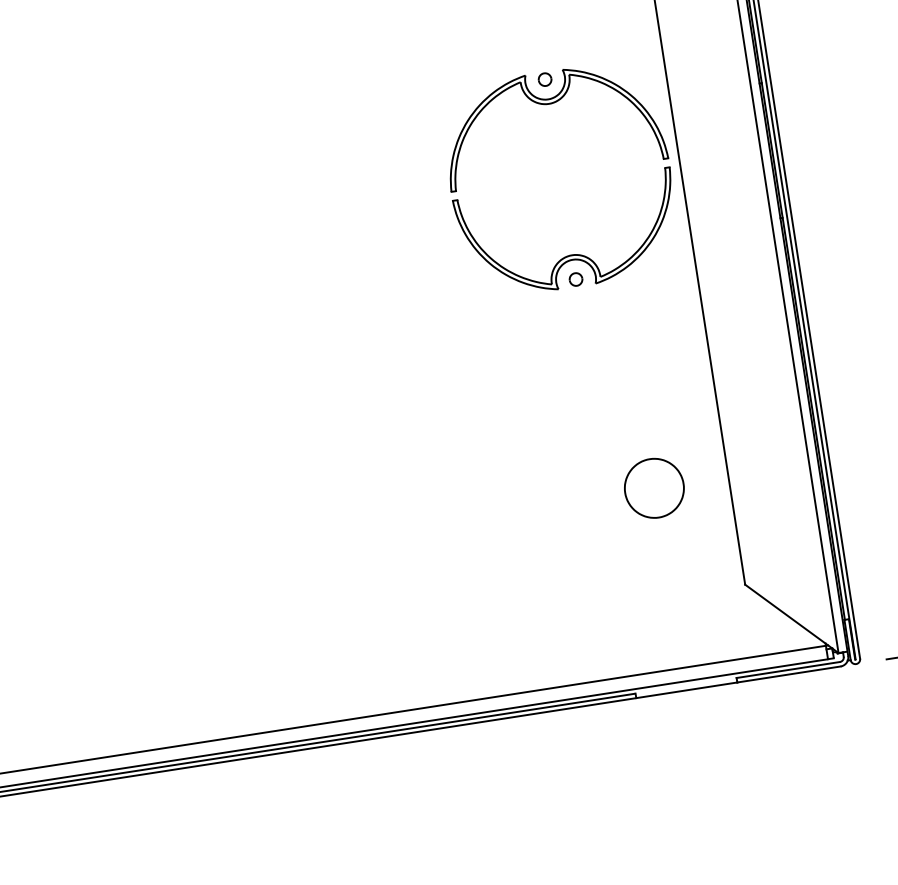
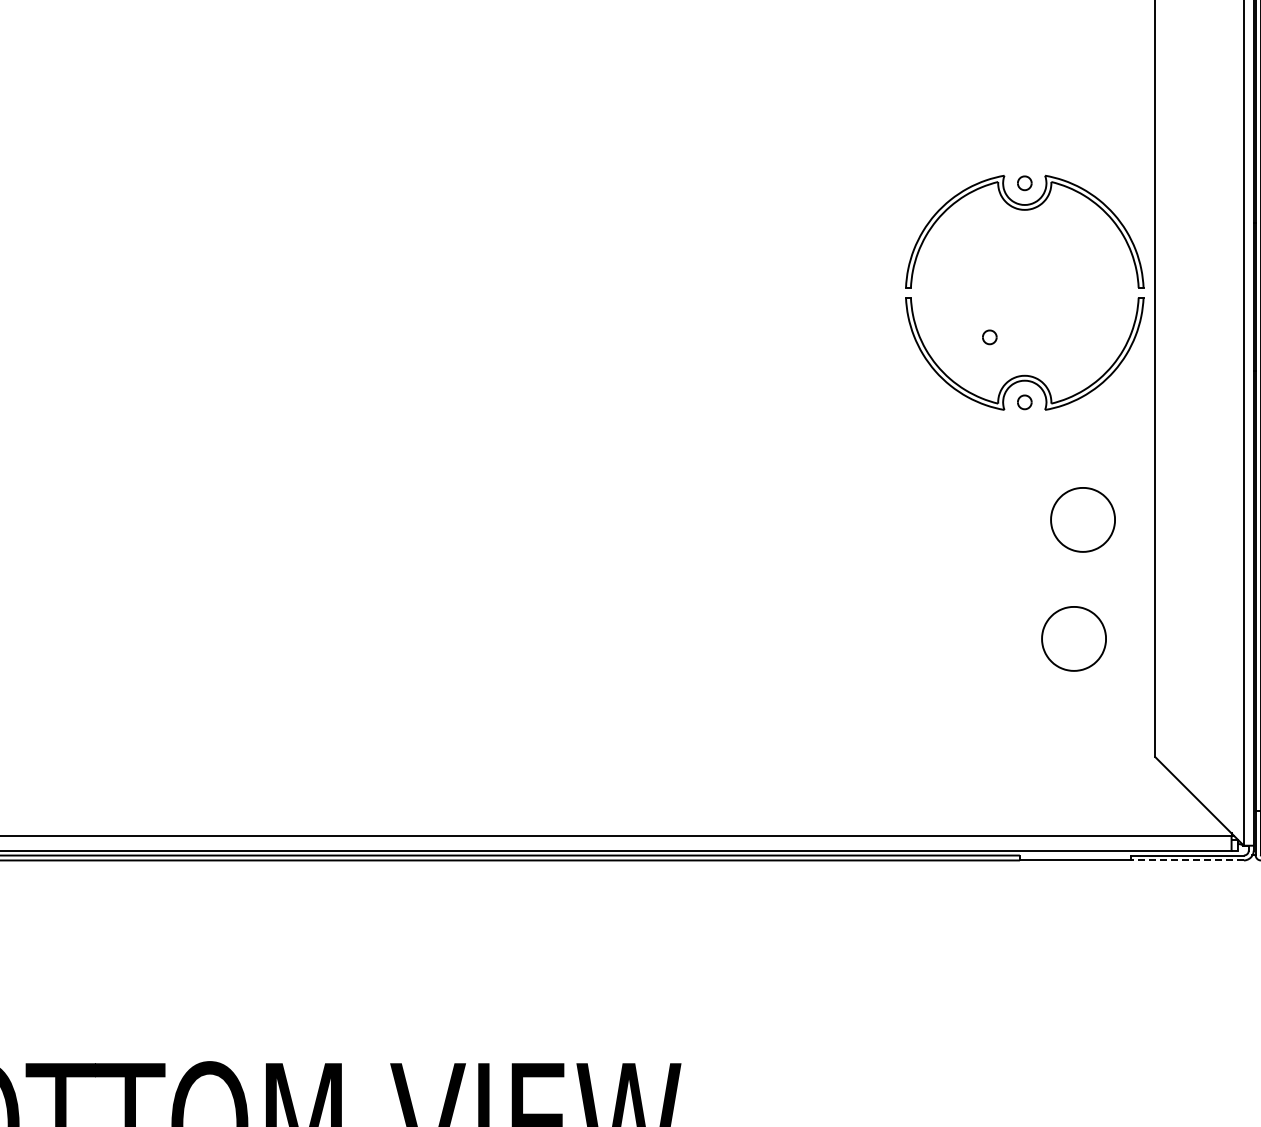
part: (534, 225) -> (989, 337), added
part: (645, 378) -> (1082, 519), added
line: (789, 674) -> (1187, 860), solid -> dashed

